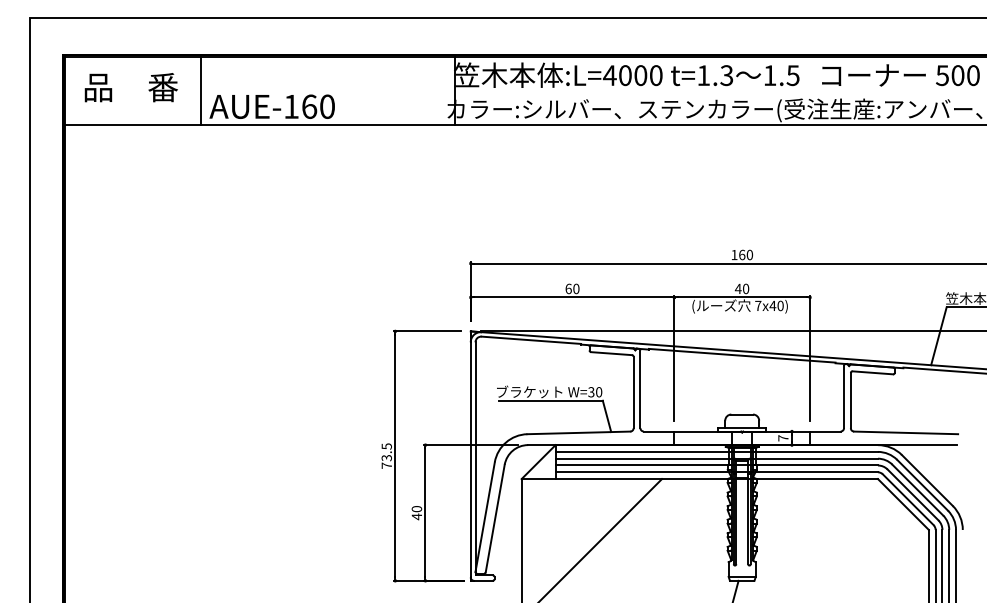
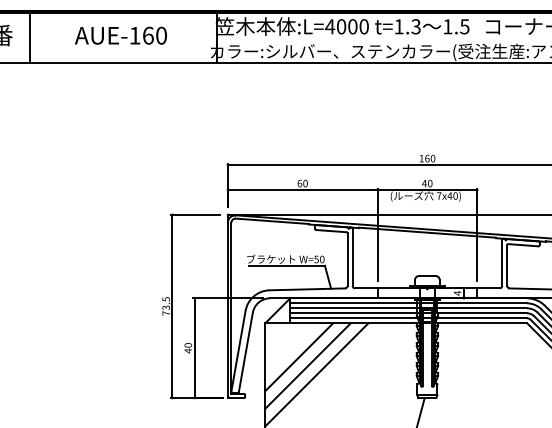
text: (271, 106) -> (120, 35), moved
text: (591, 391) -> (316, 258), W=30 -> W=50
text: (783, 438) -> (457, 293), 7 -> 4
line: (567, 525) -> (298, 357), added
line: (579, 537) -> (307, 366), added

